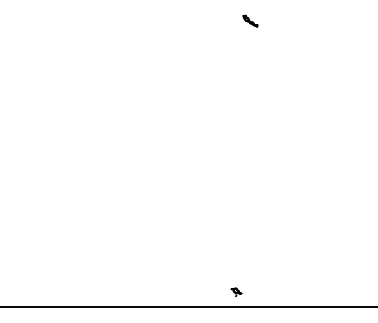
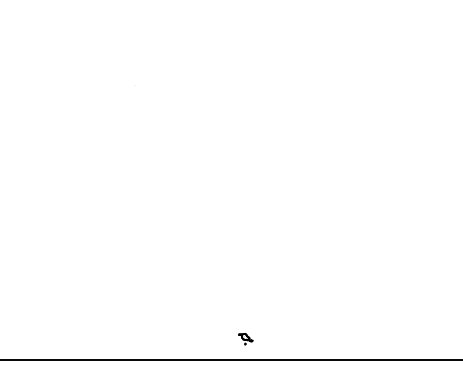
part: (236, 291) -> (245, 338), moved

